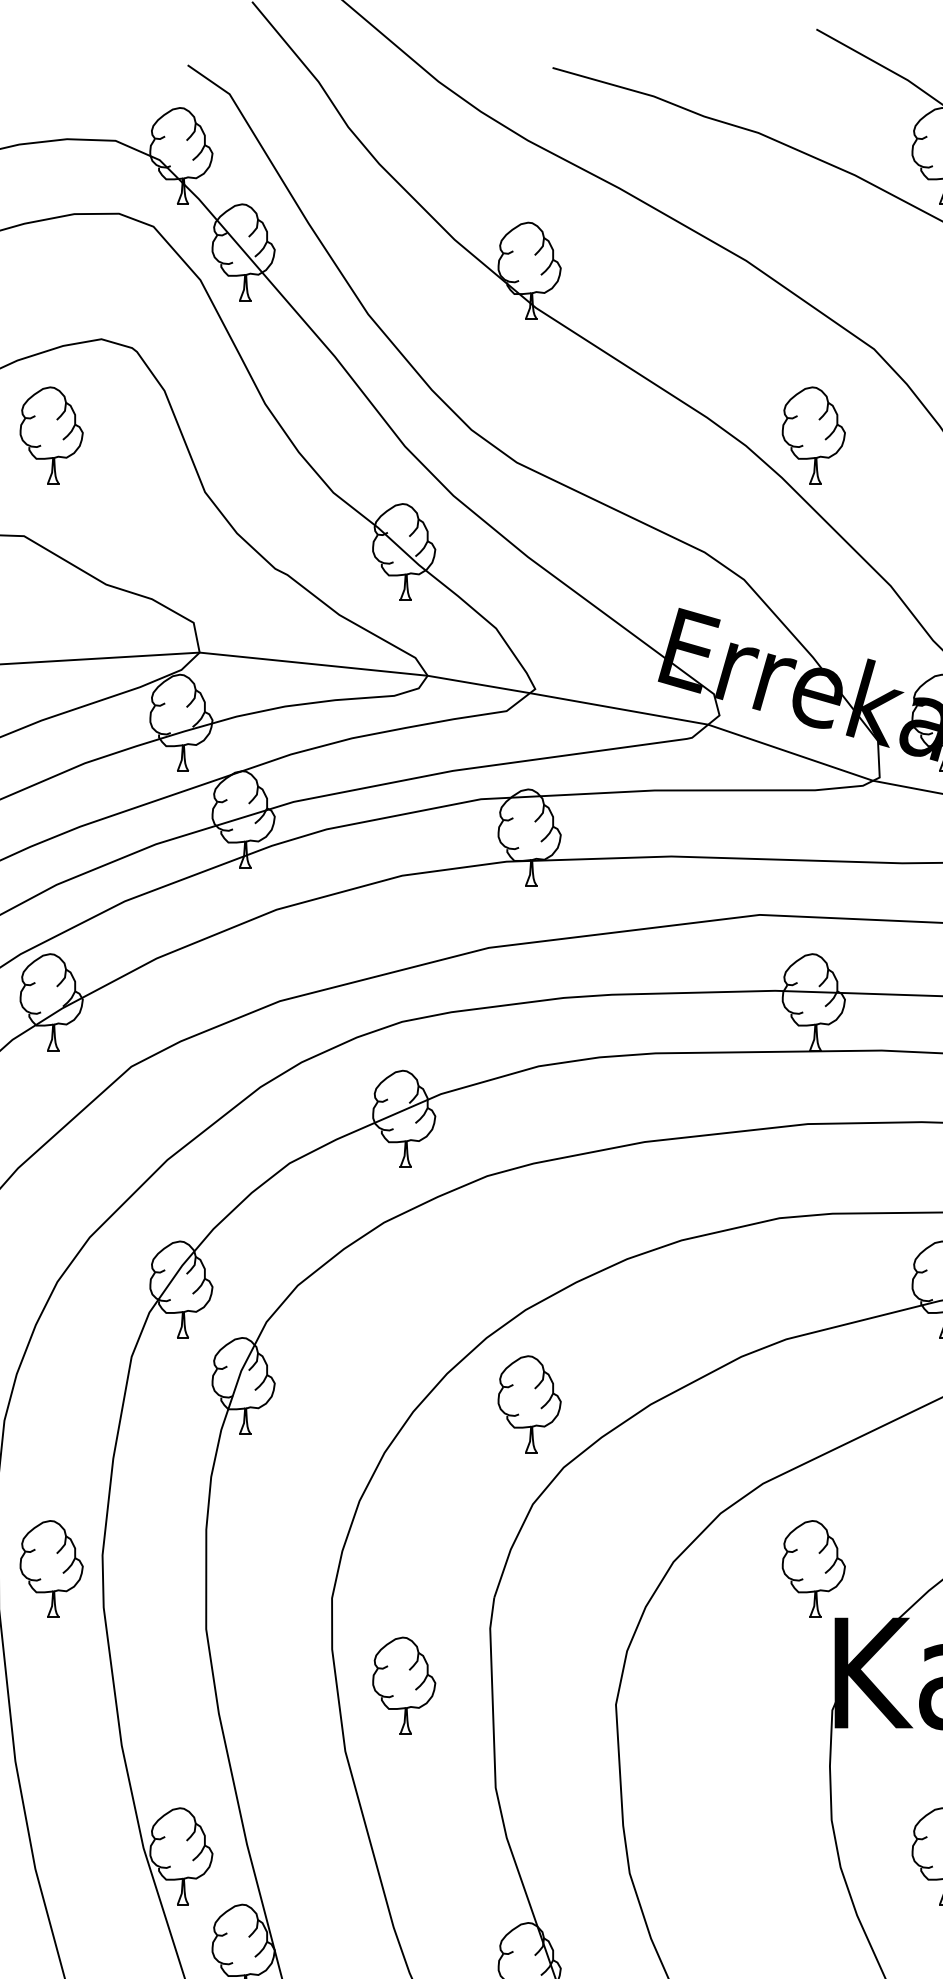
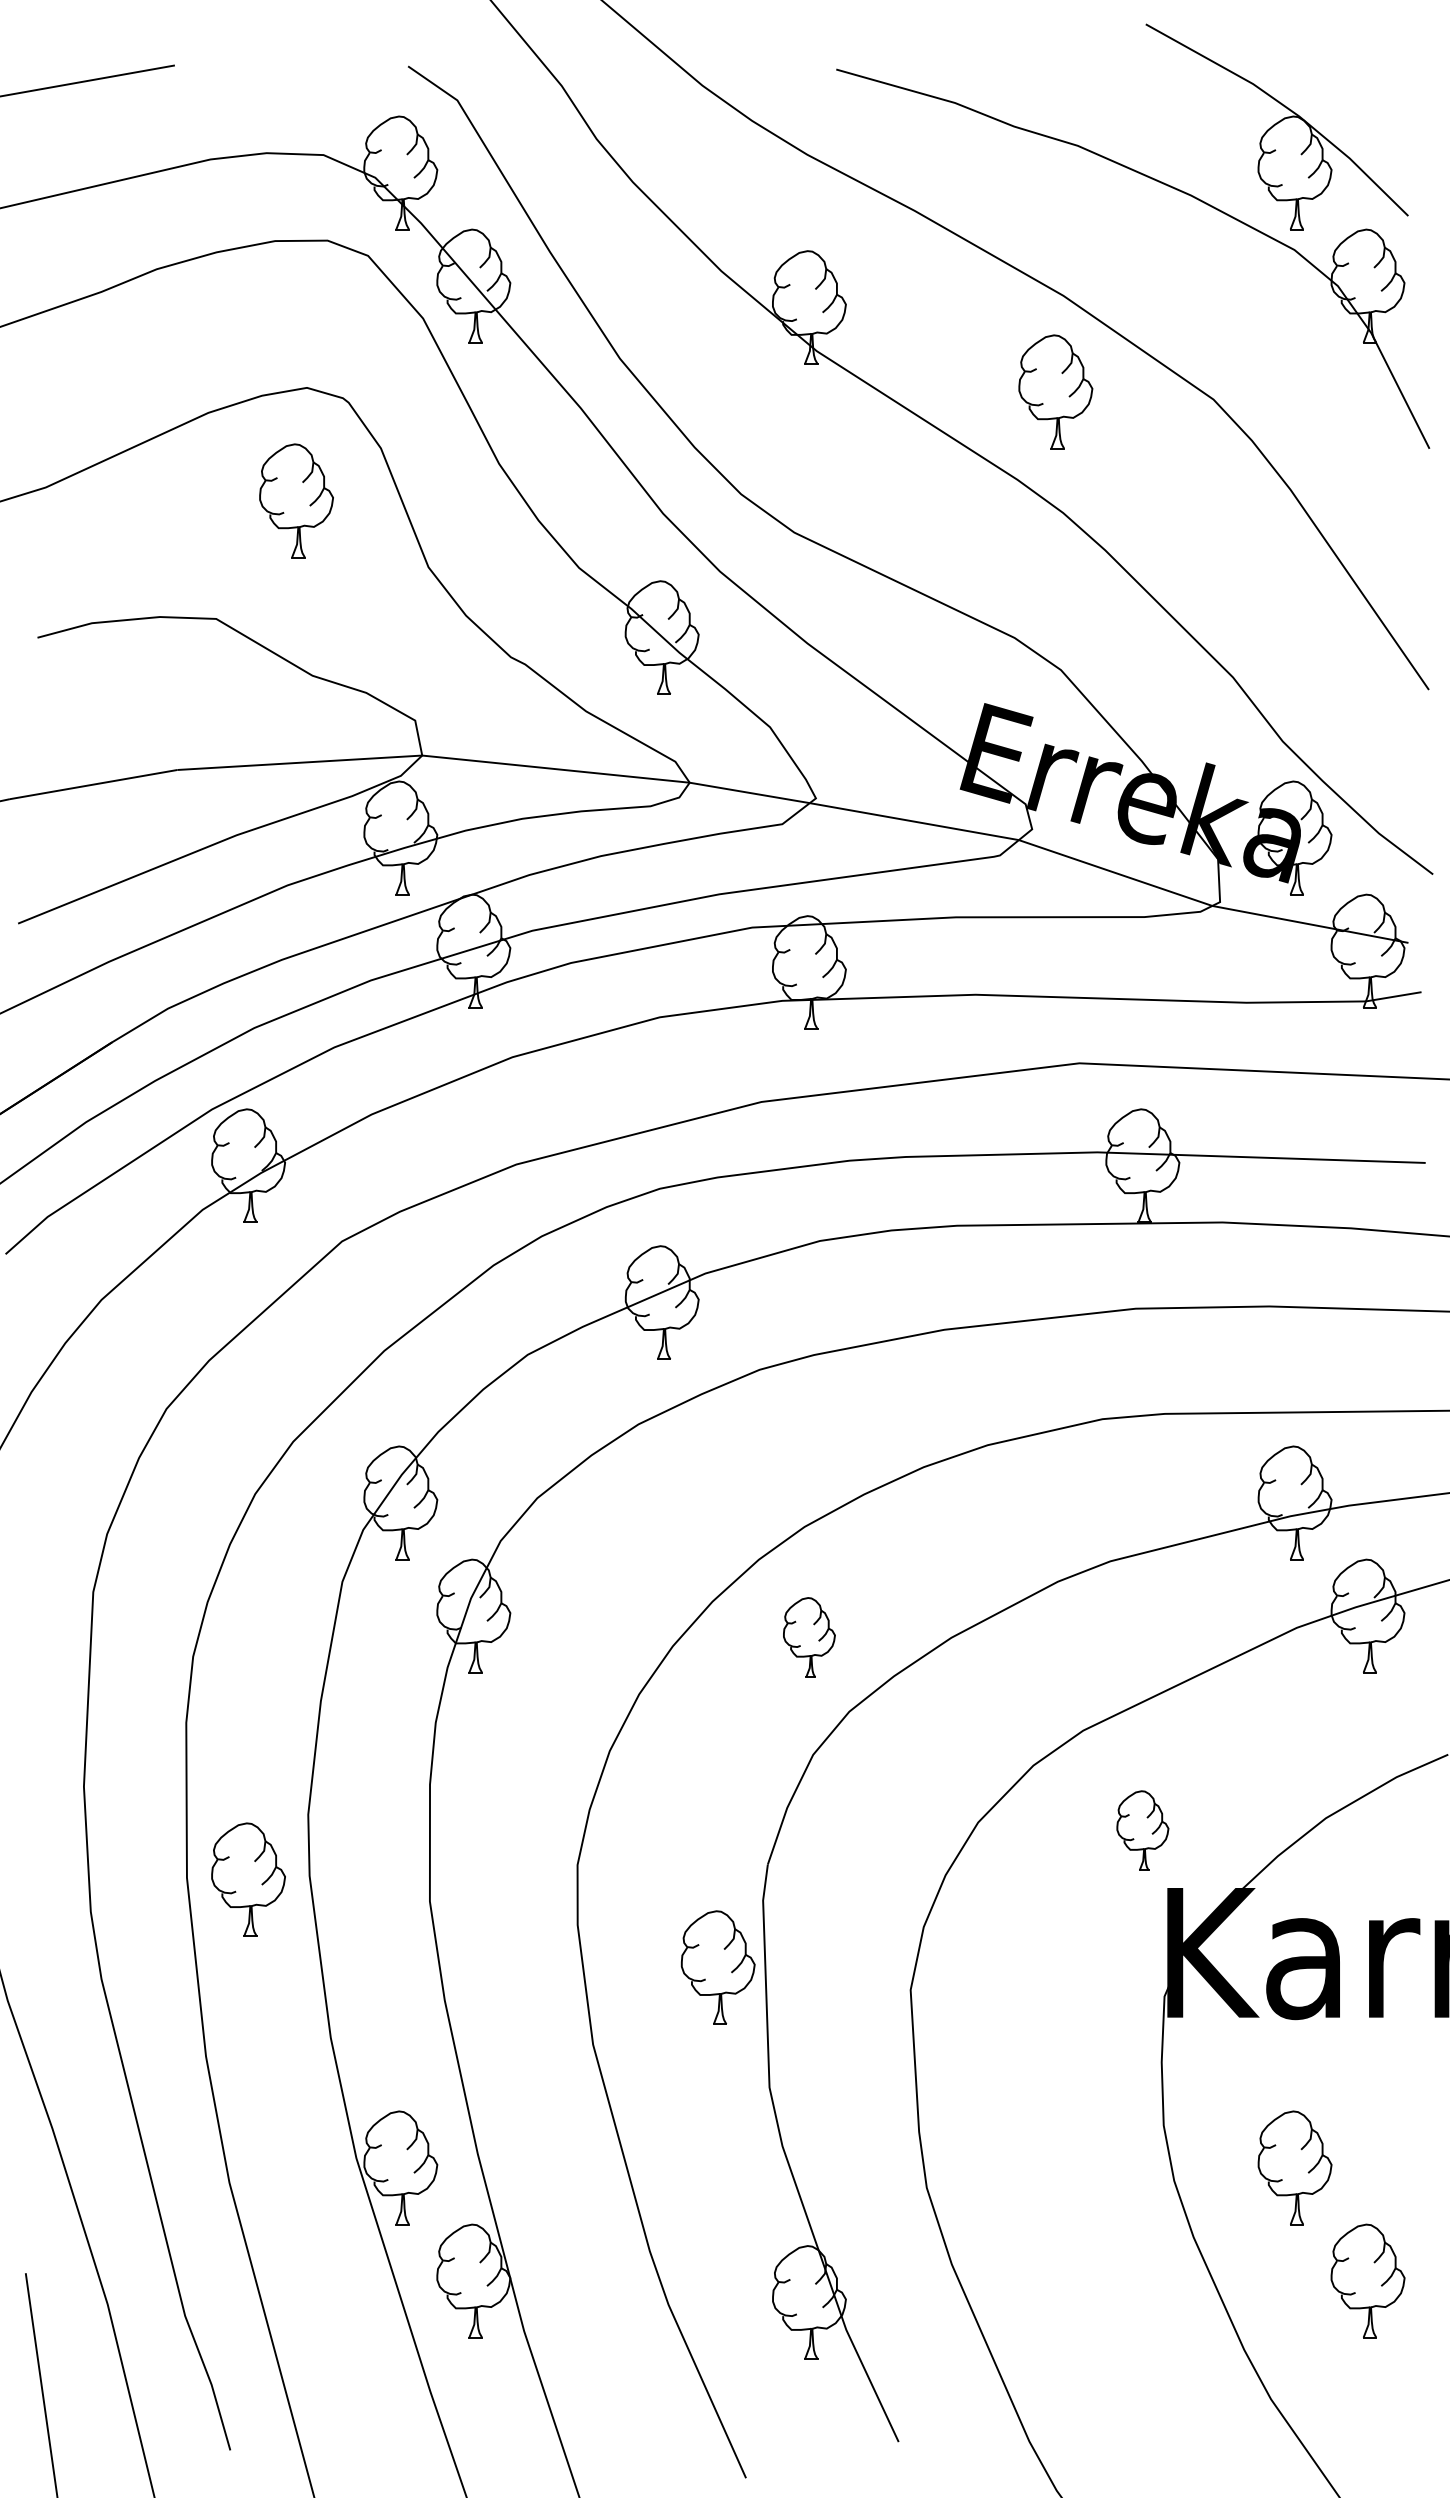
part: (51, 435) -> (296, 500), moved
part: (813, 435) -> (1055, 391), moved
part: (529, 1404) -> (809, 1637), size x0.7
part: (51, 1568) -> (248, 1879), moved
part: (813, 1568) -> (1142, 1830), size x0.7
part: (403, 1685) -> (717, 1967), moved

